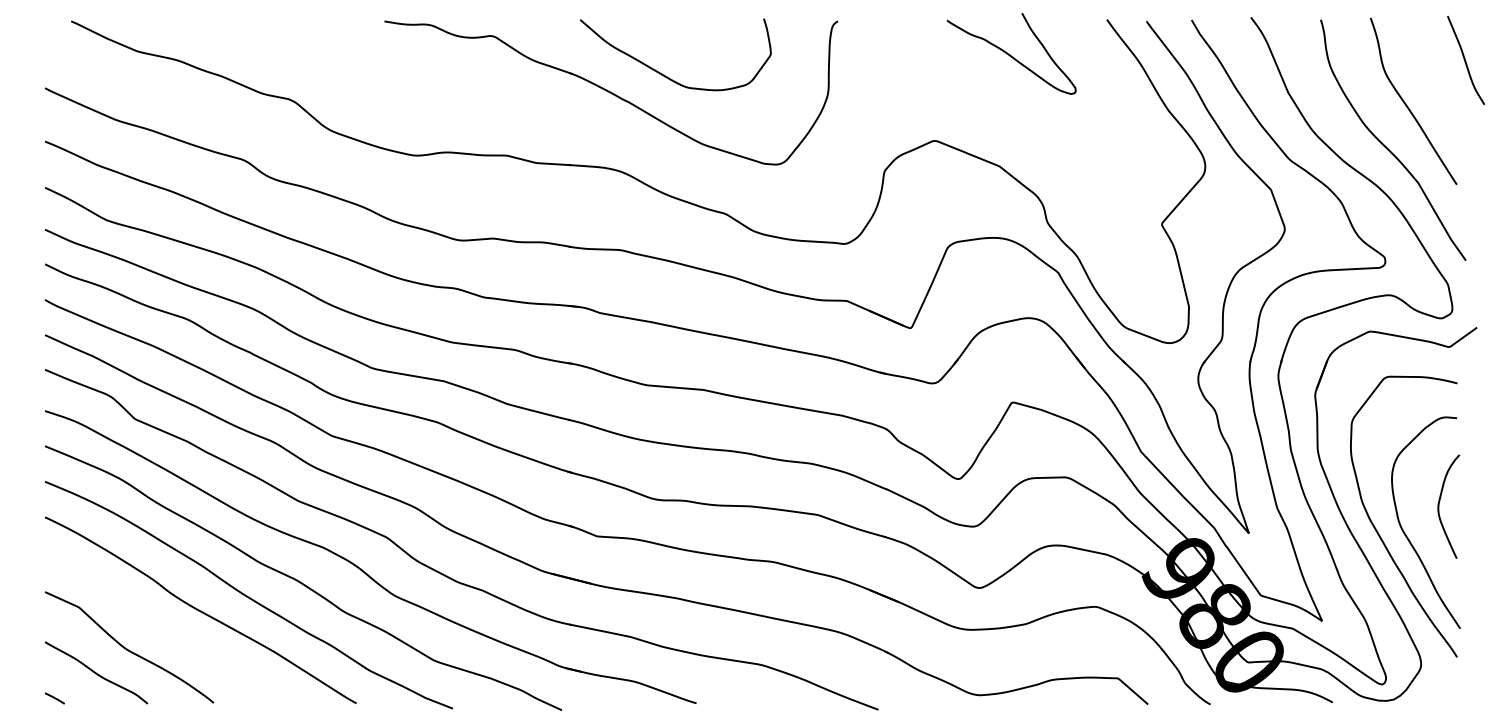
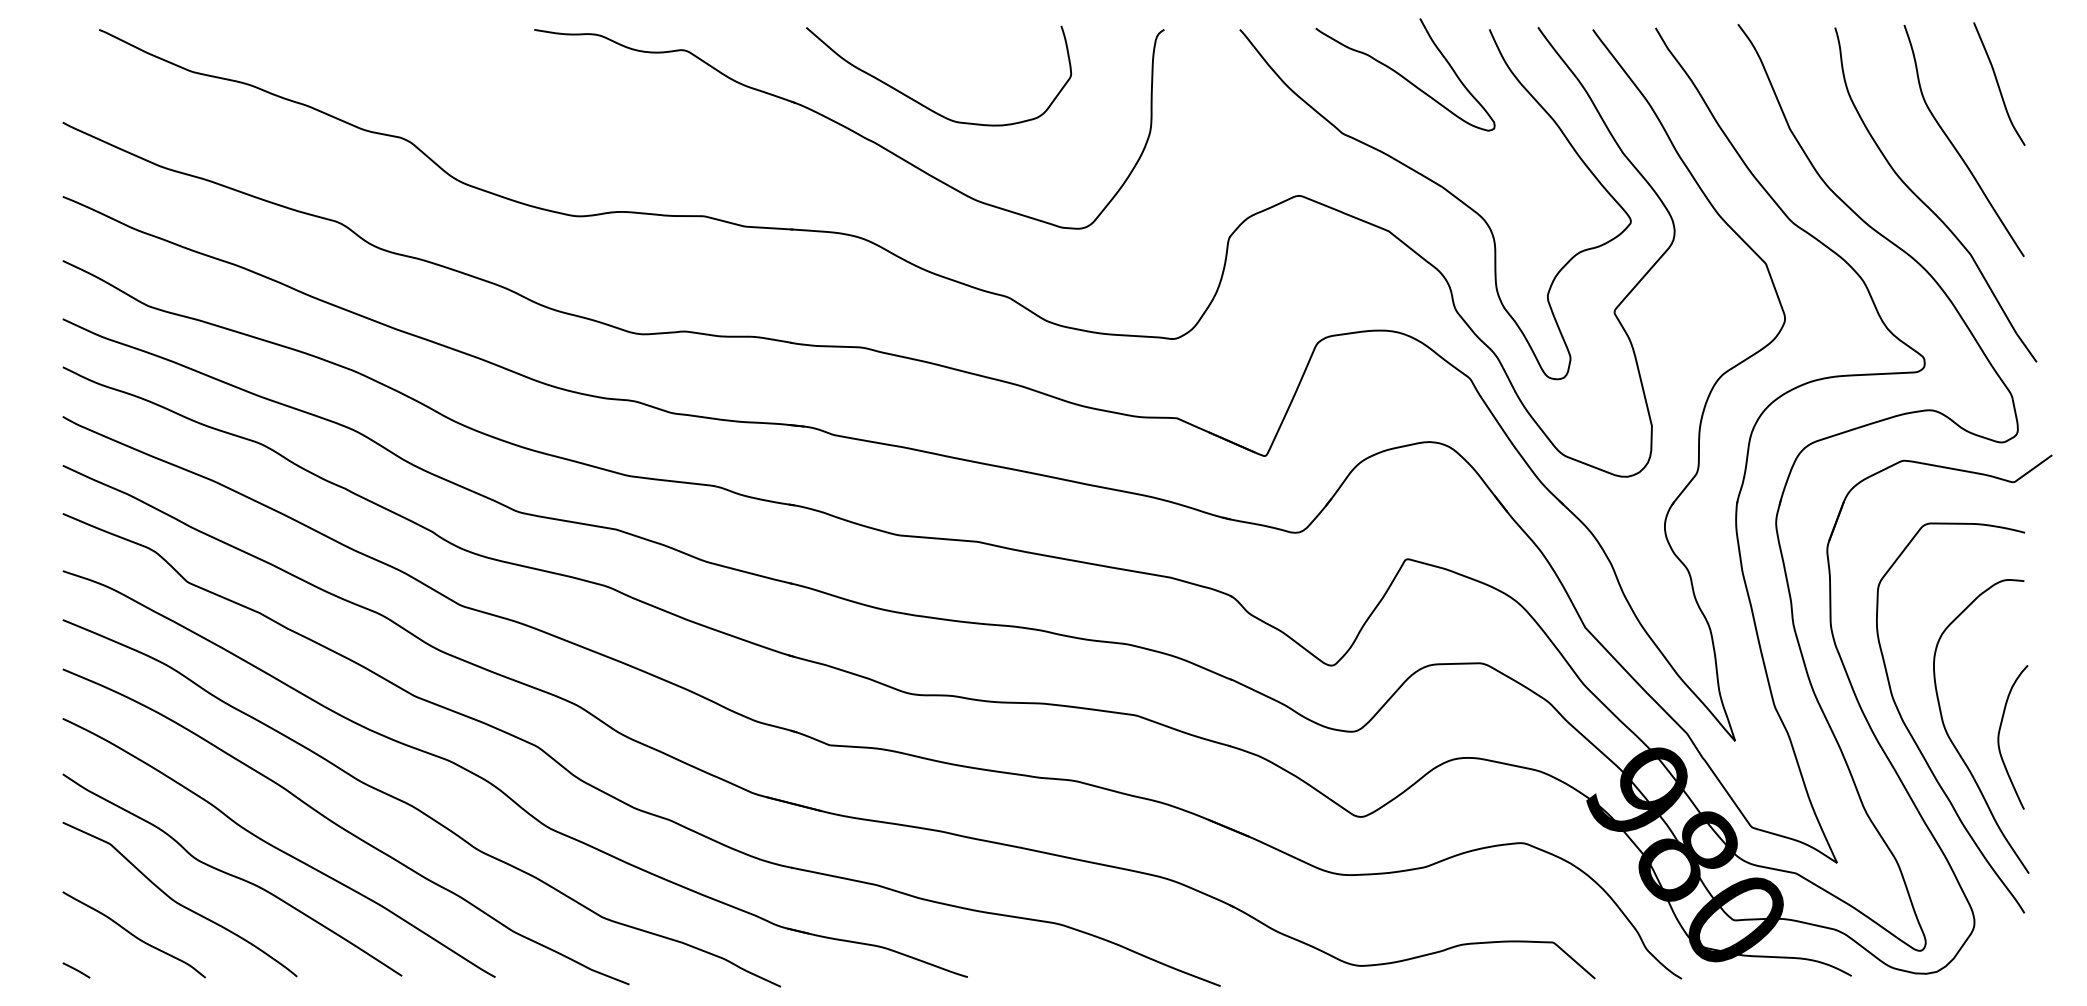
curve: (1465, 60) -> (1998, 84), moved
curve: (1038, 136) -> (1442, 189), added
curve: (1439, 506) -> (1999, 737), moved
curve: (166, 629) -> (231, 874), added

